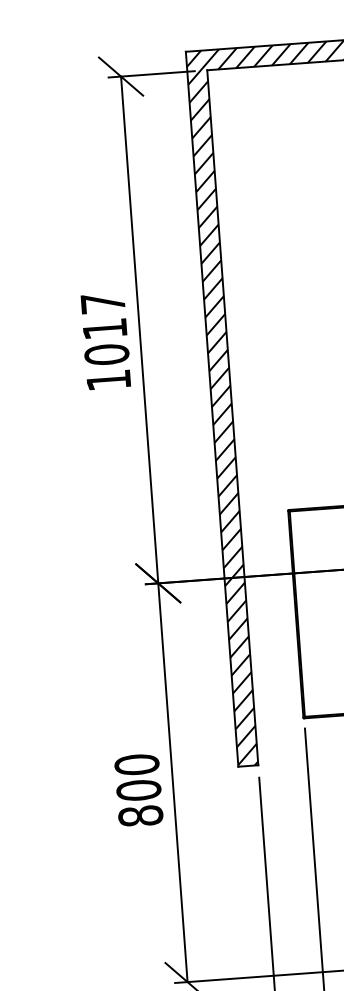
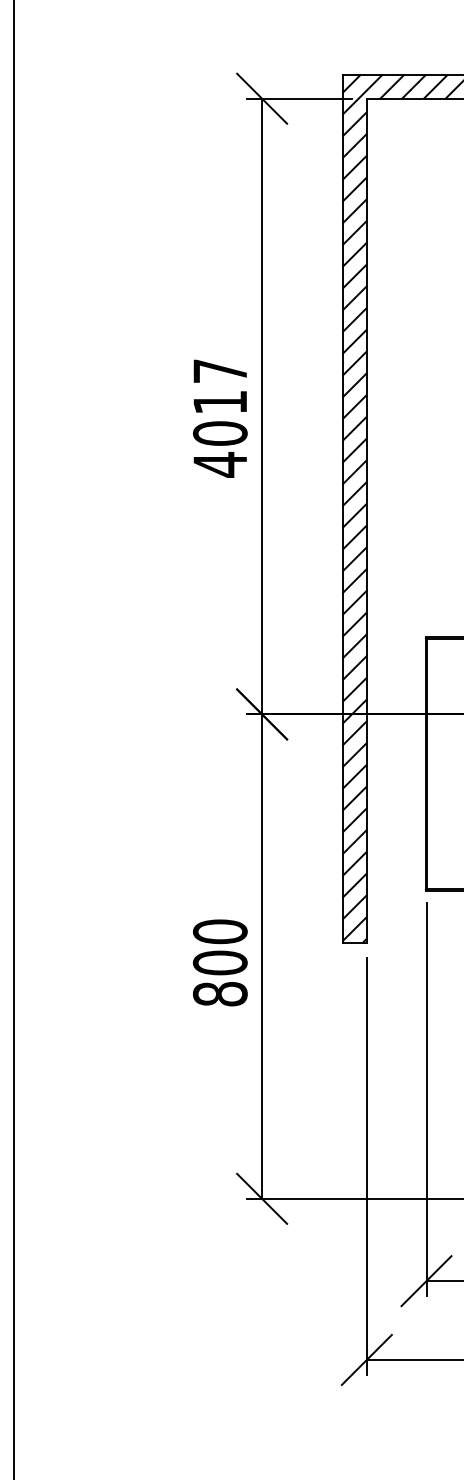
text: (108, 380) -> (219, 464), 1017 -> 4017

